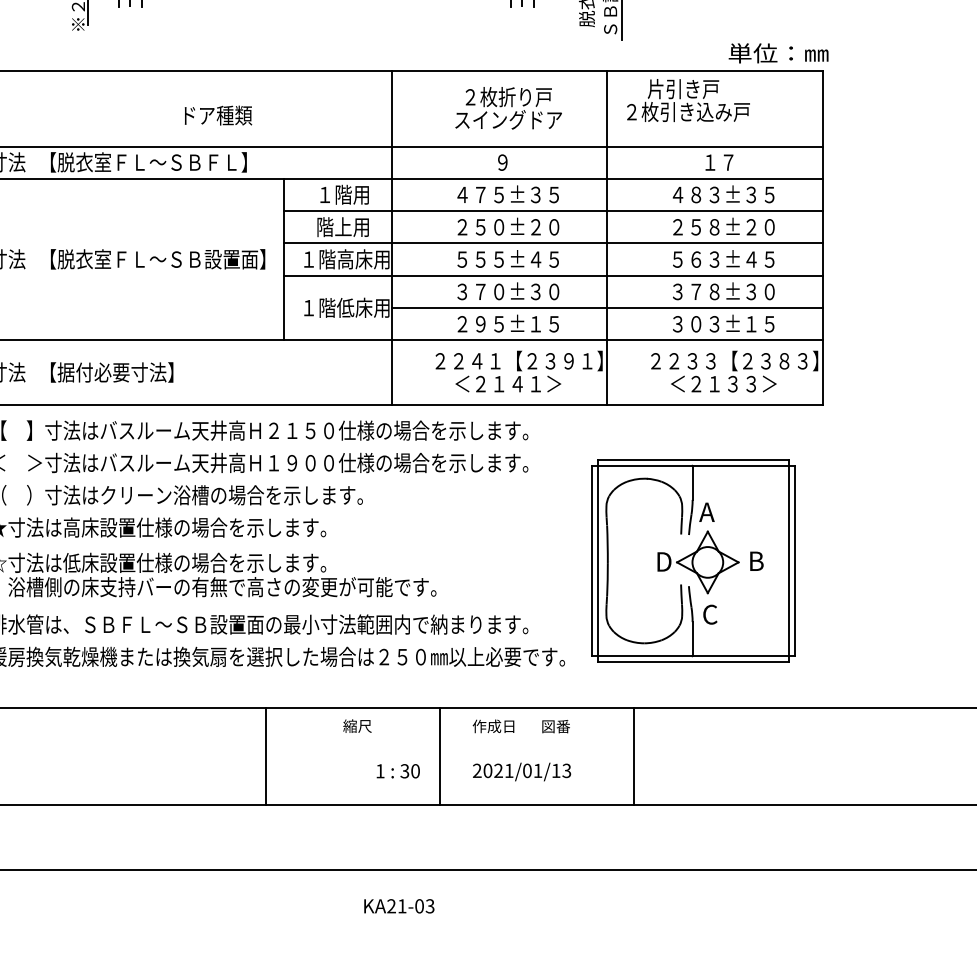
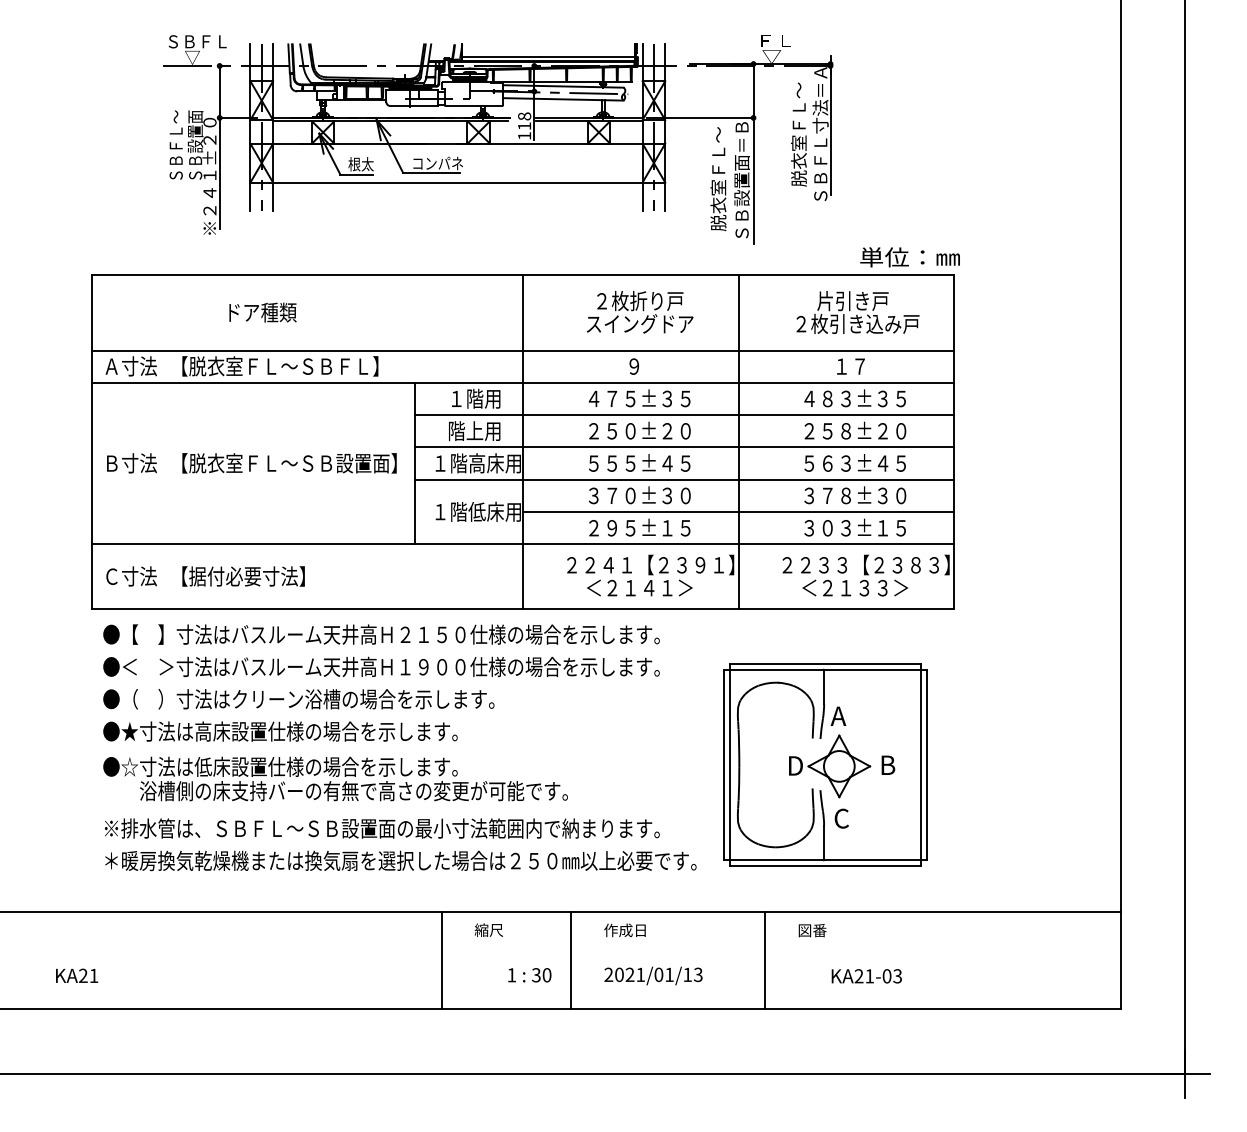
text: (688, 100) -> (857, 312), moved
text: (218, 115) -> (262, 312), moved
text: (556, 726) -> (812, 930), moved
line: (266, 756) -> (441, 960), moved
text: (399, 906) -> (866, 976), moved

